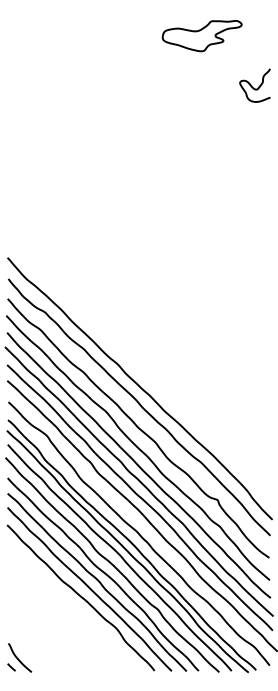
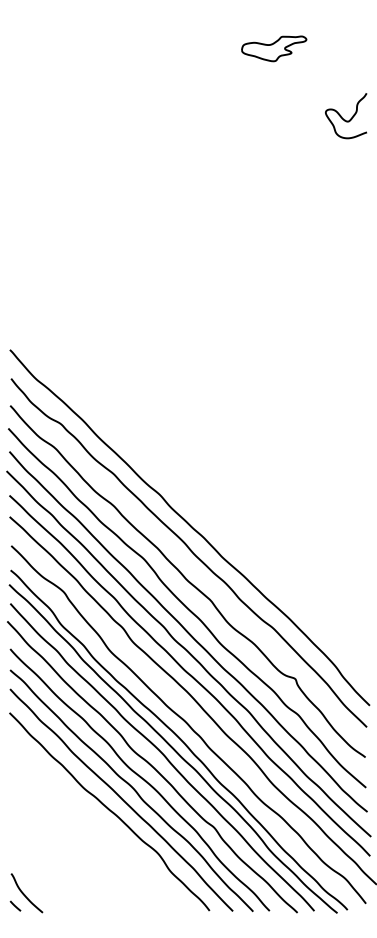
part: (201, 35) -> (273, 48), size x0.6

